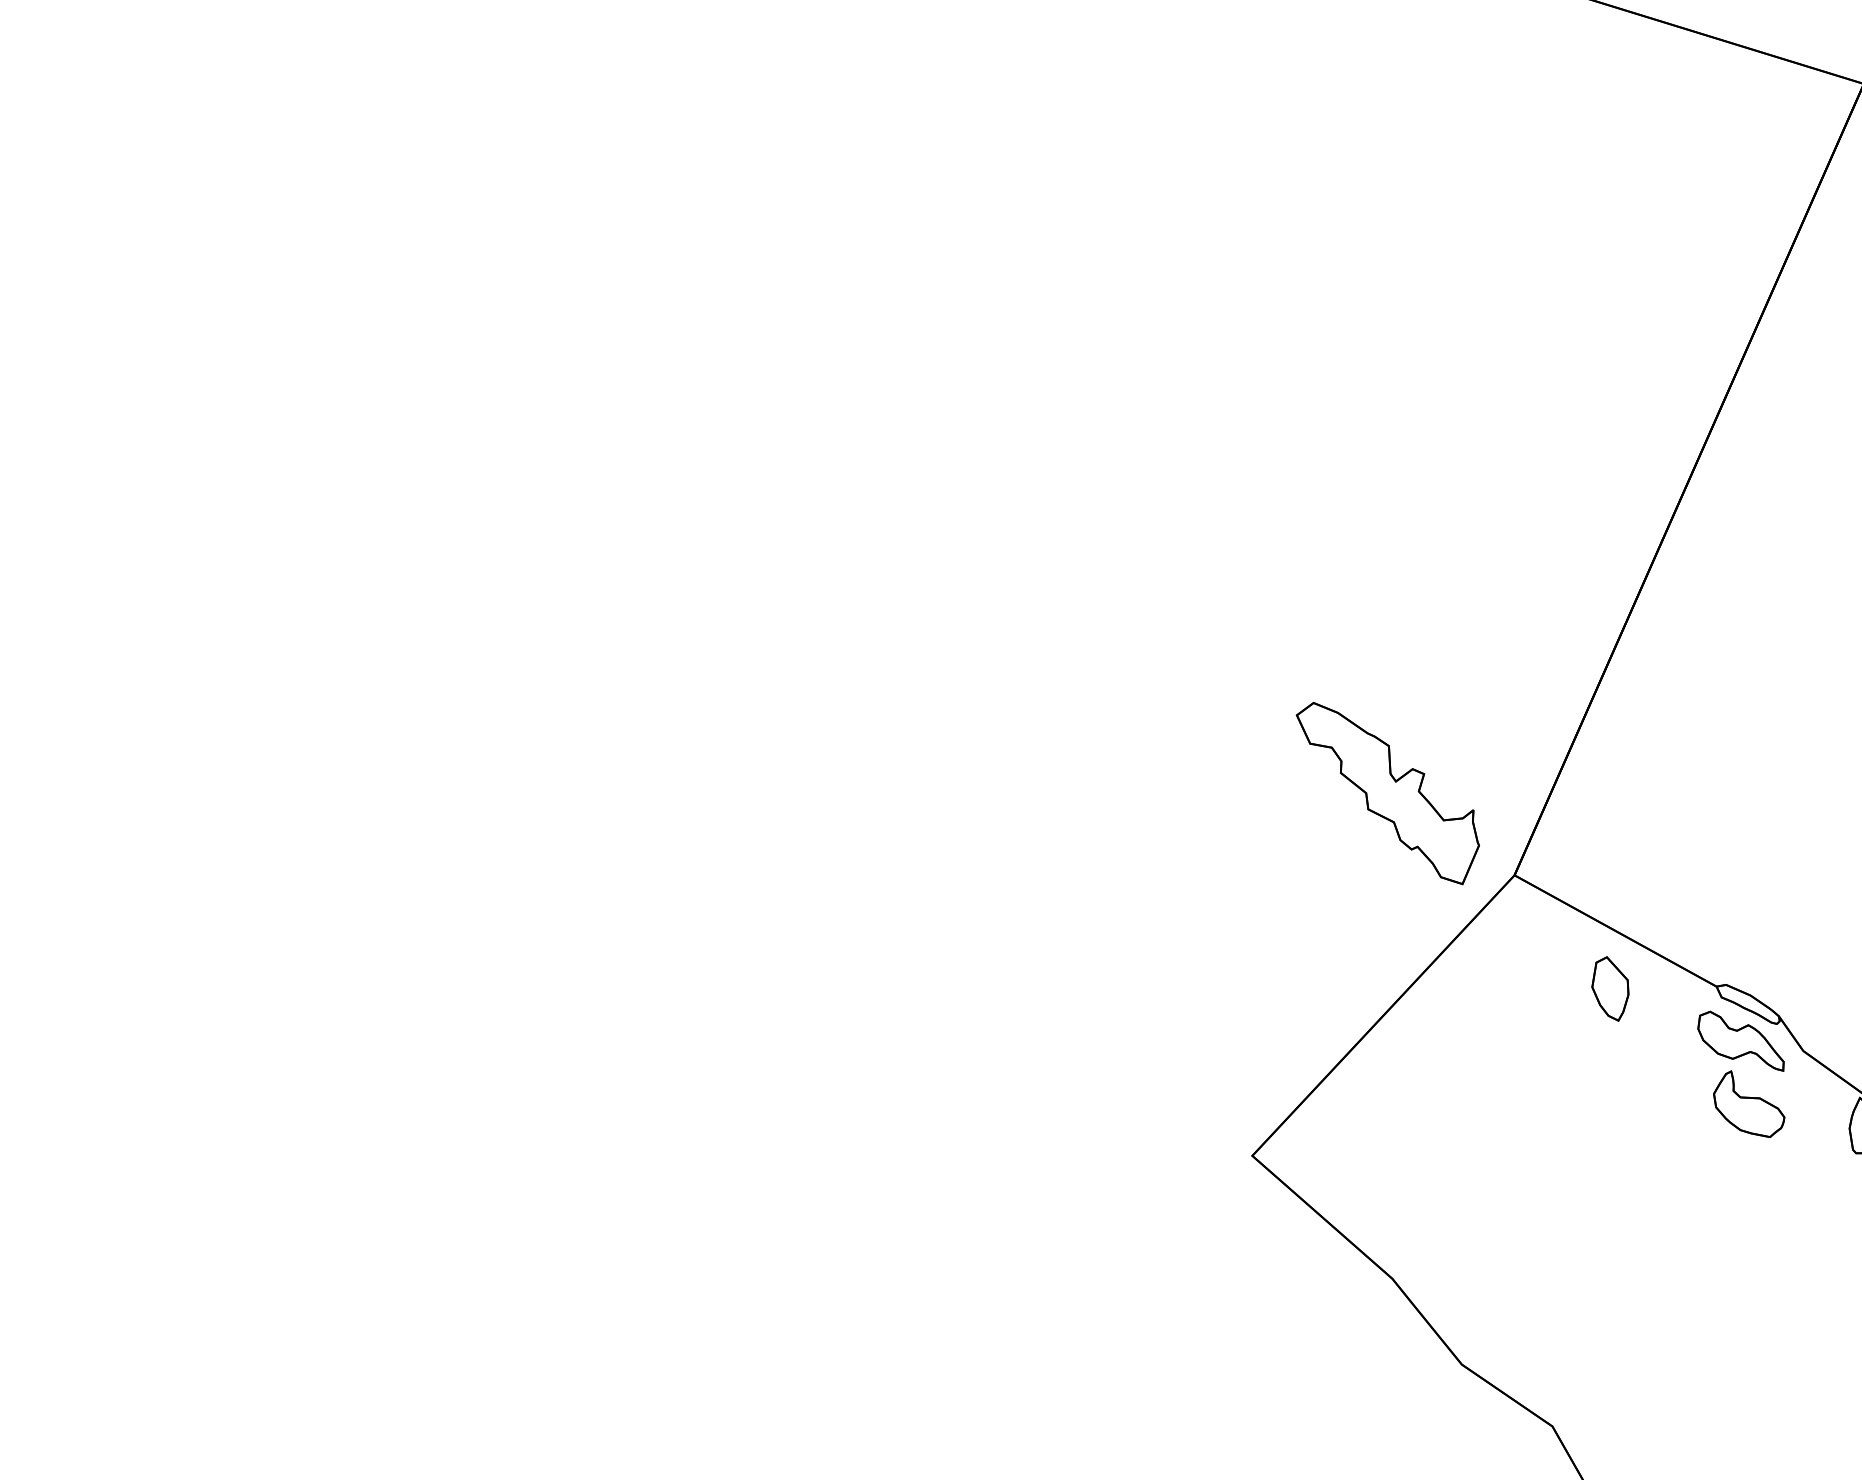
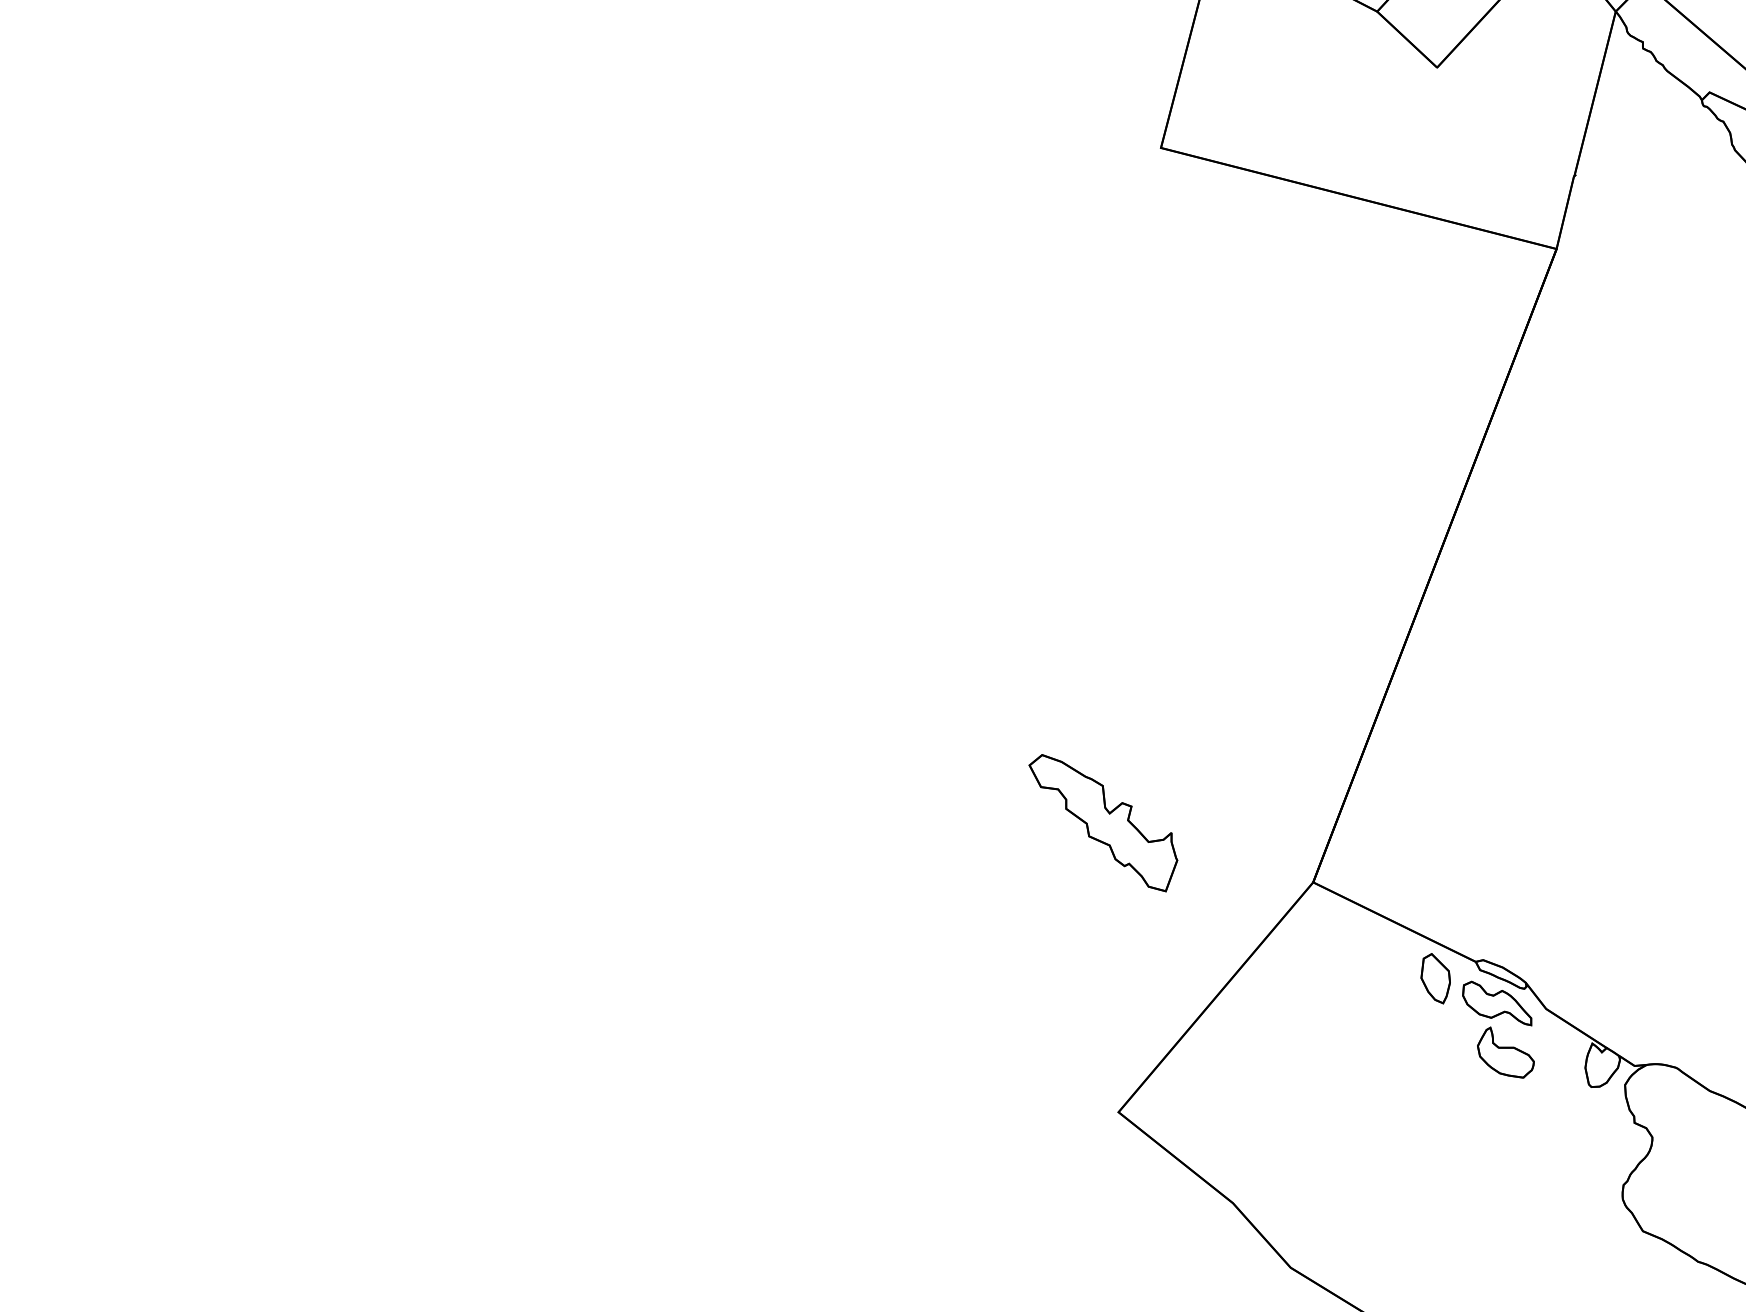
part: (1387, 793) -> (1103, 823), moved
part: (1610, 988) -> (1435, 978), moved

